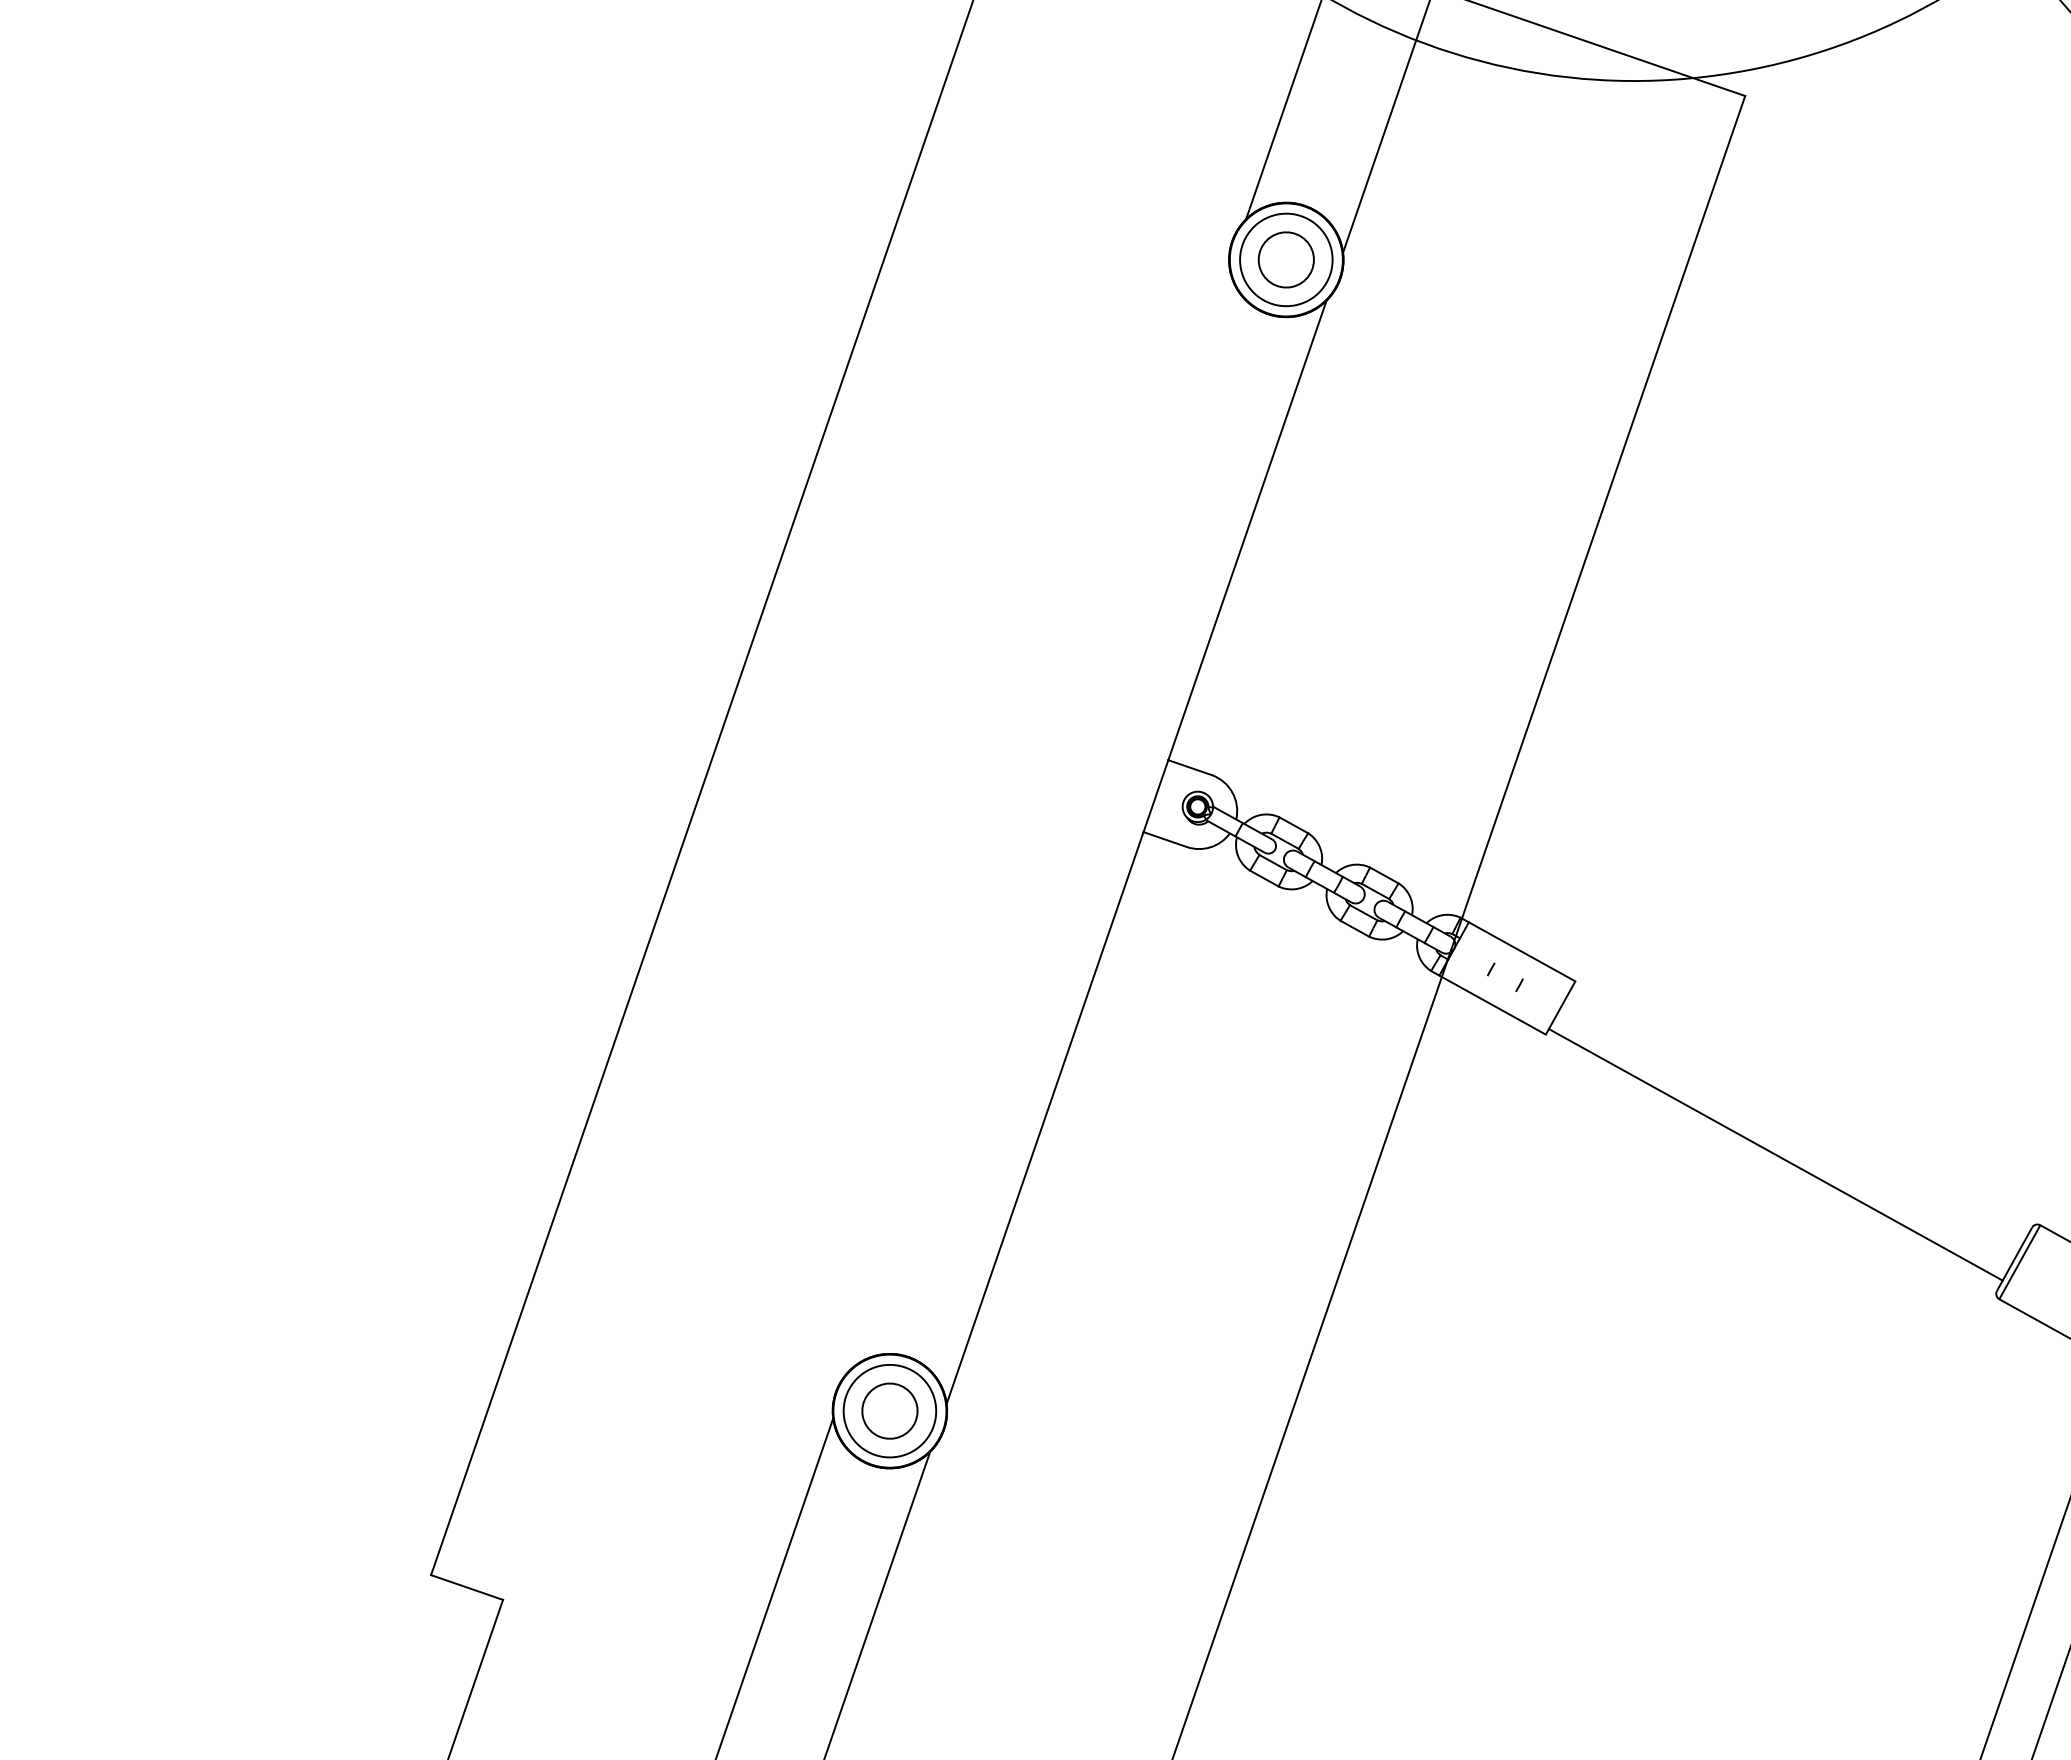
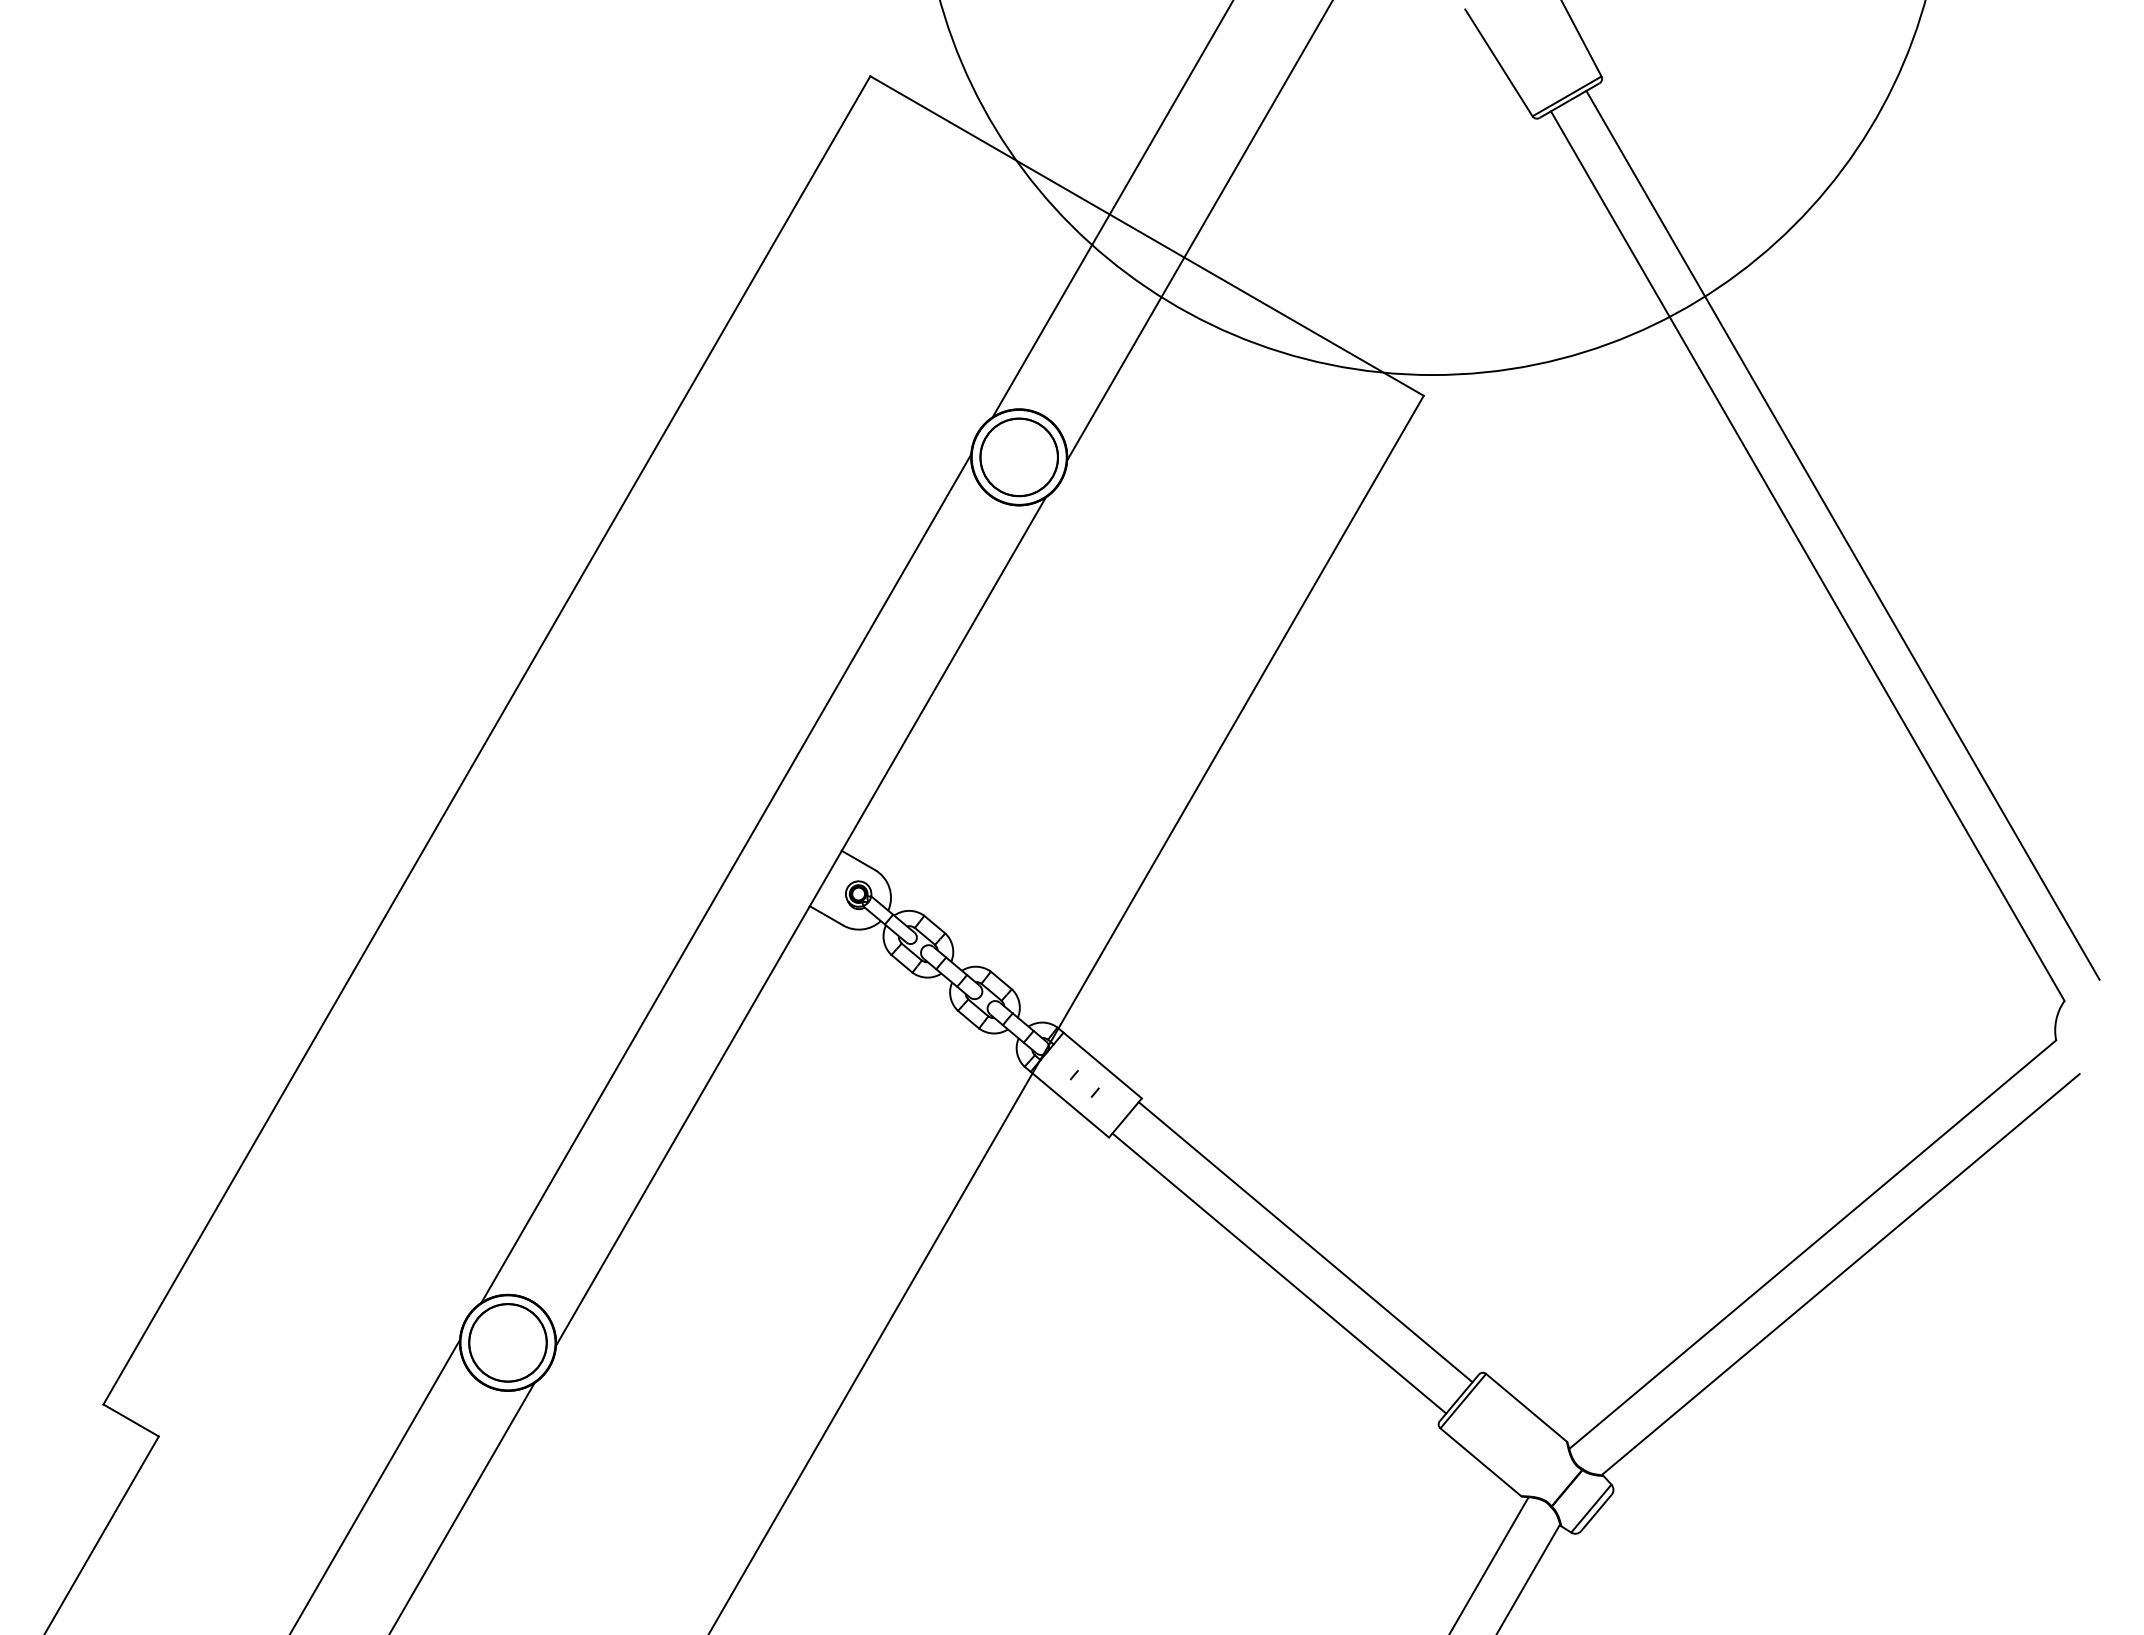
circle: (1285, 260) -> (1018, 457), size x1.67
line: (1039, 818) -> (726, 878), added
line: (1799, 1112) -> (1305, 1242), added
circle: (889, 1410) -> (507, 1342), size x1.67

